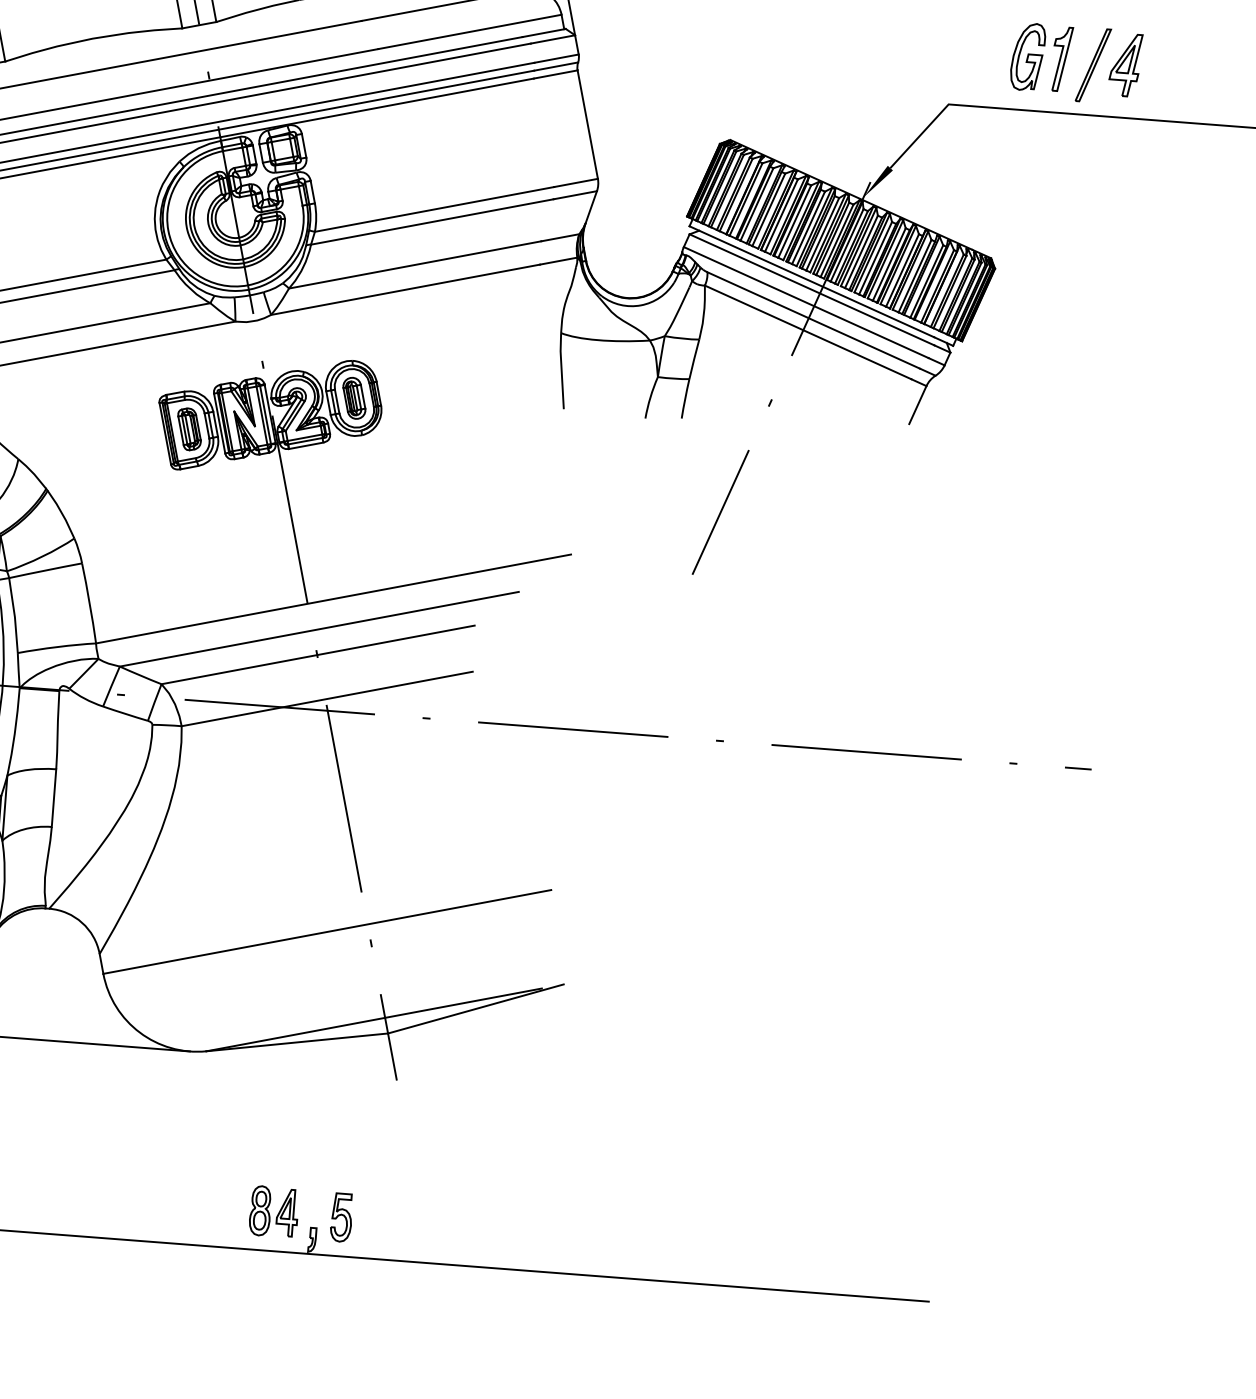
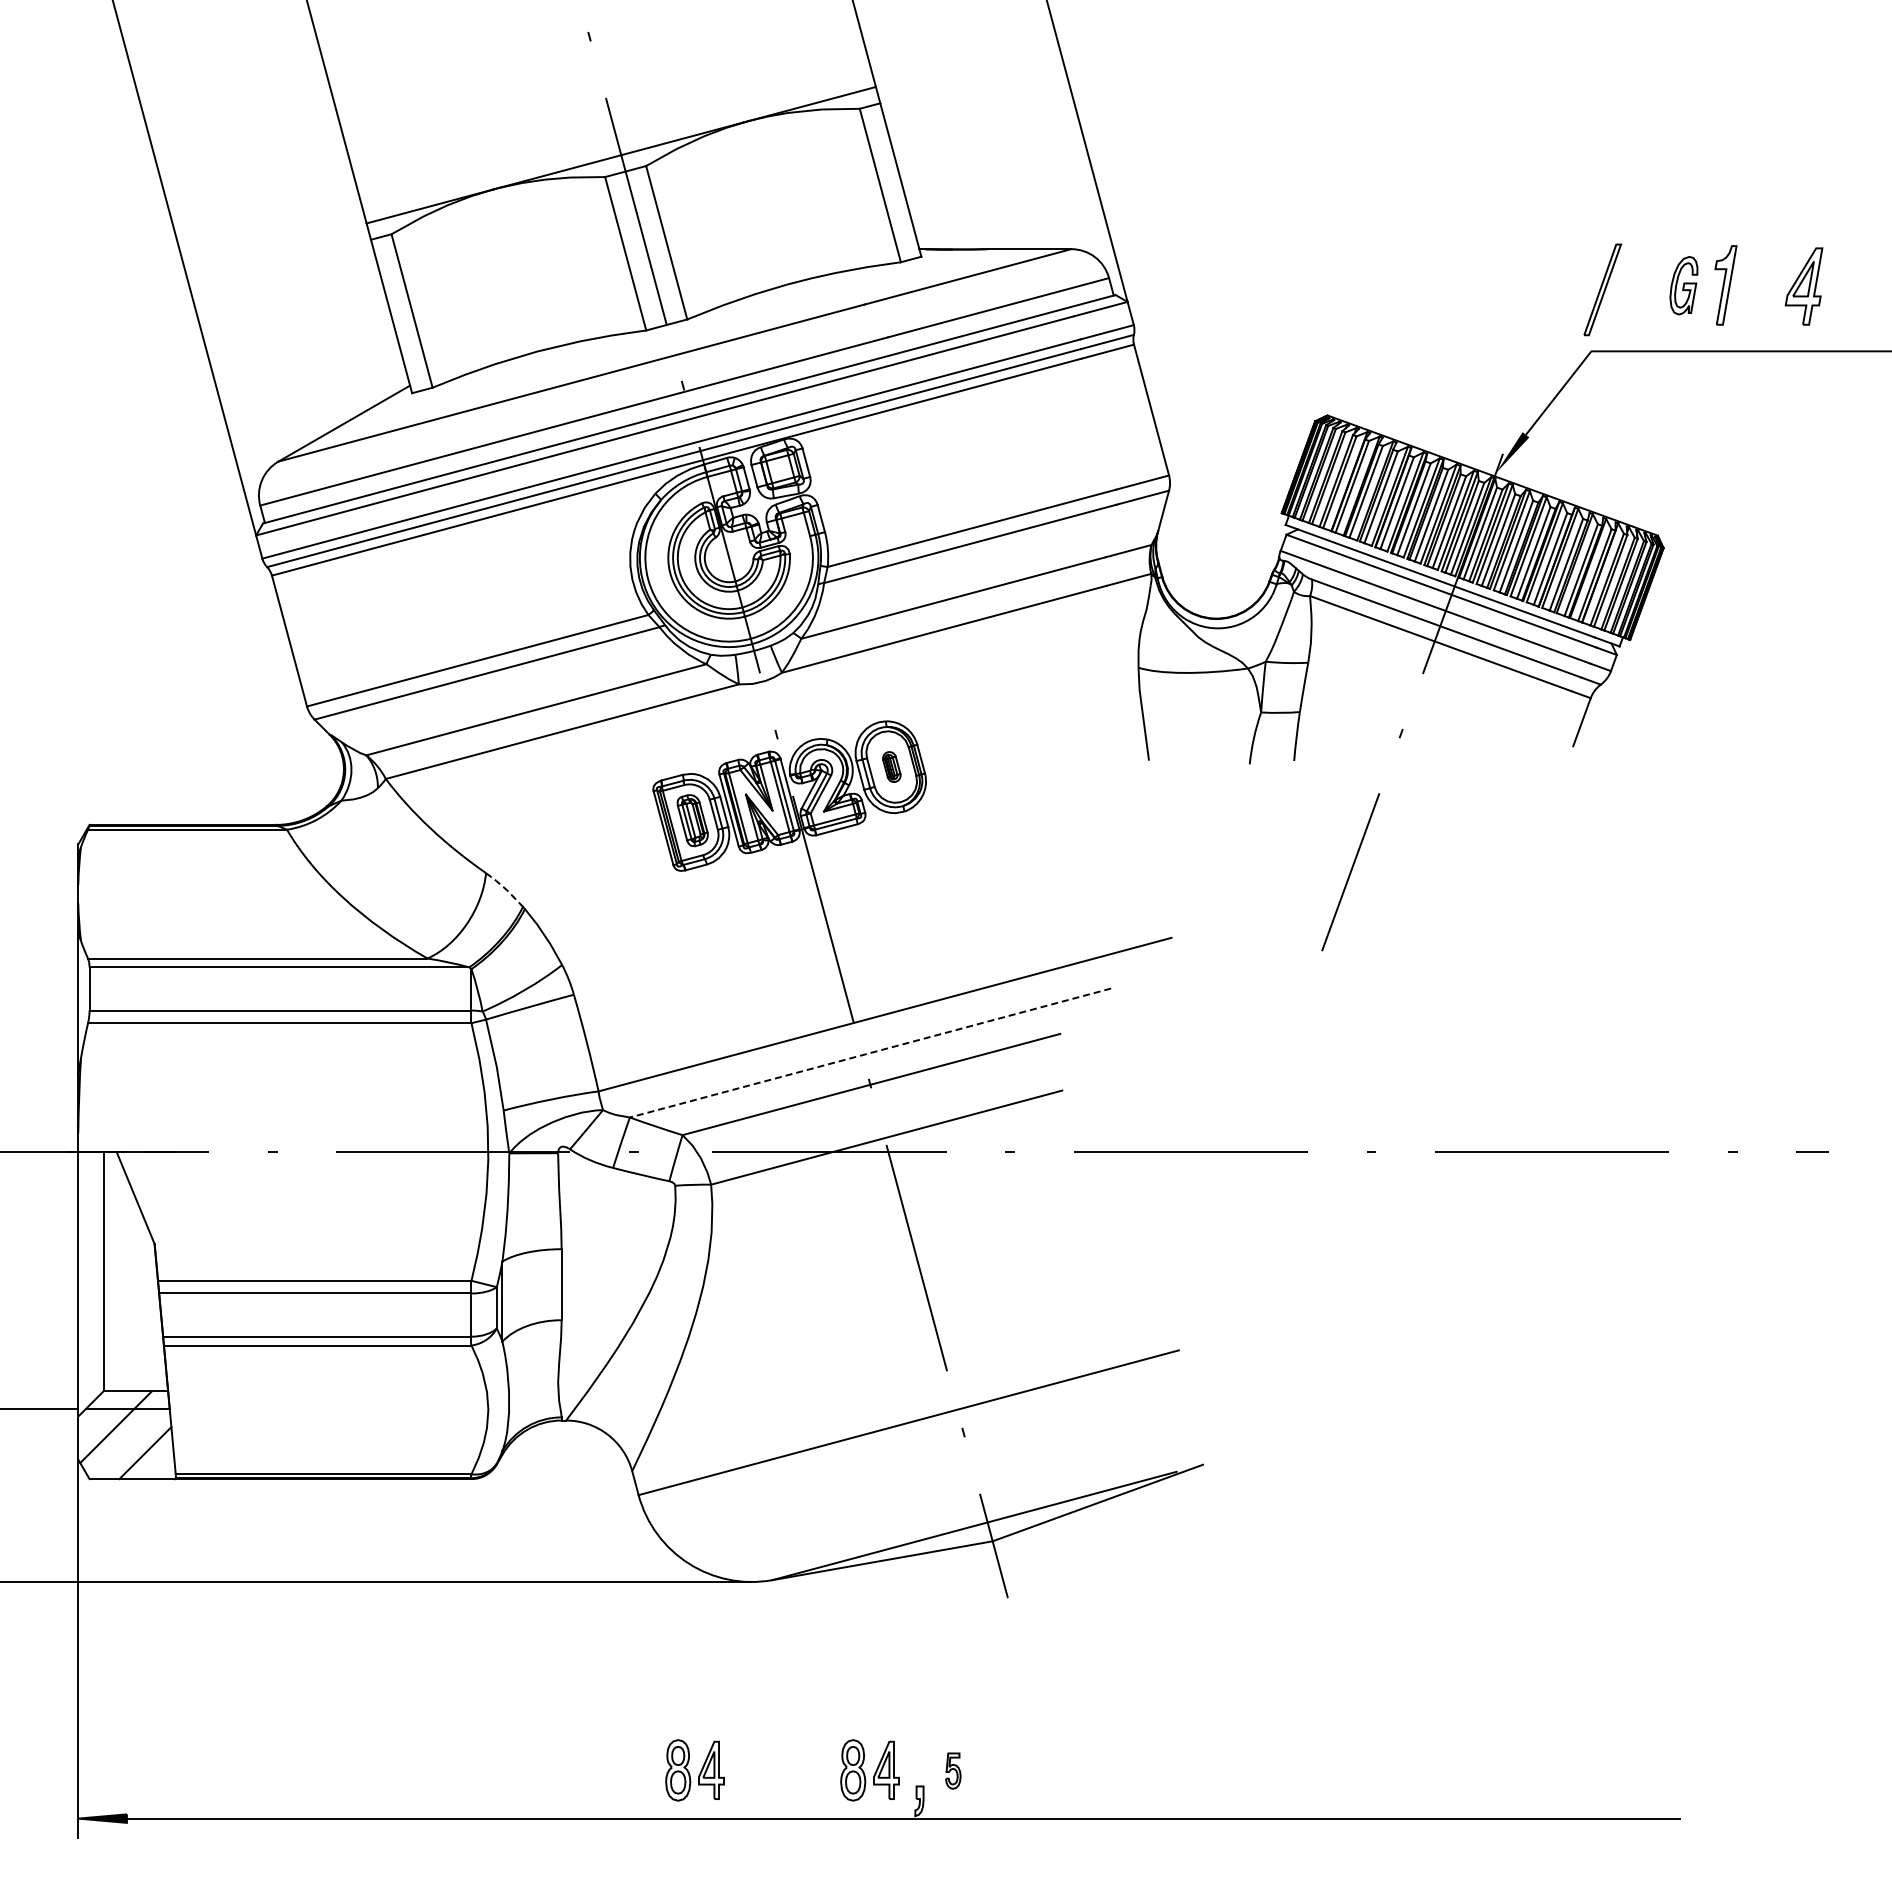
part: (1027, 56) -> (1683, 285), size x0.7
part: (1093, 65) -> (1602, 289), moved
part: (354, 397) -> (891, 766), size x0.6
line: (33, 473) -> (505, 889), solid -> dashed
line: (319, 629) -> (870, 1053), solid -> dashed
part: (131, 1200) -> (694, 1770), added
part: (341, 1217) -> (953, 1770), size x0.6

